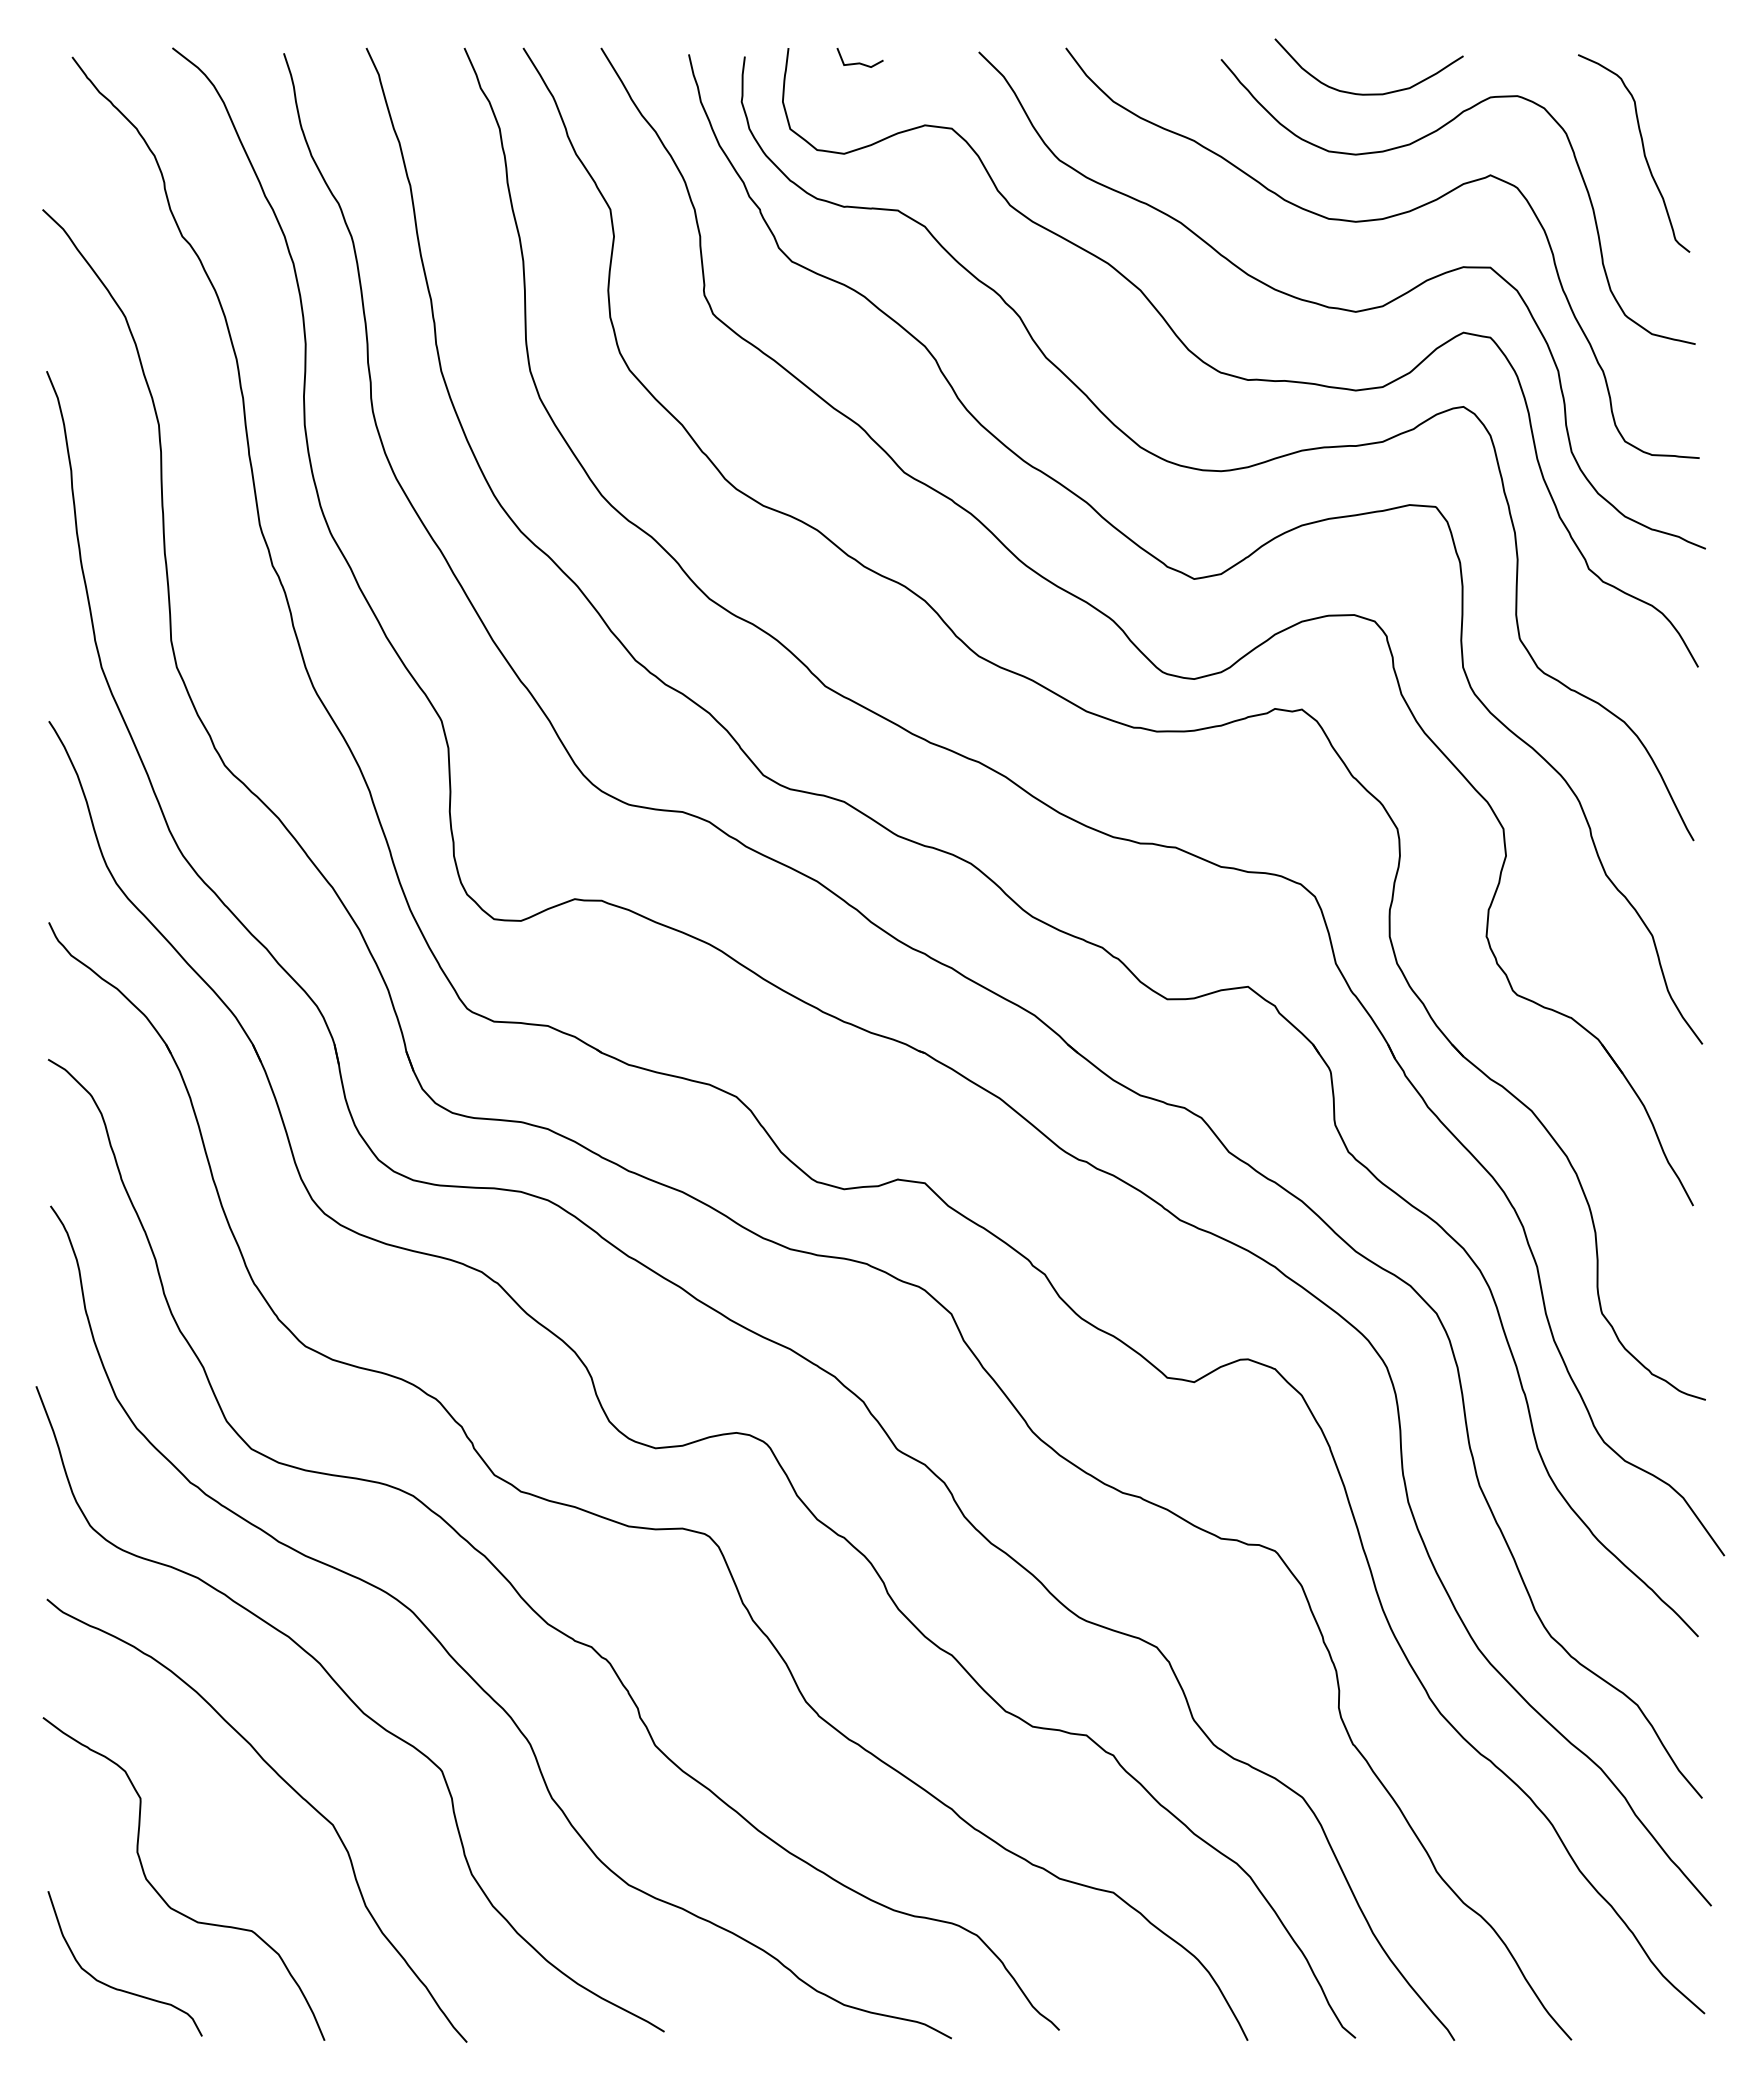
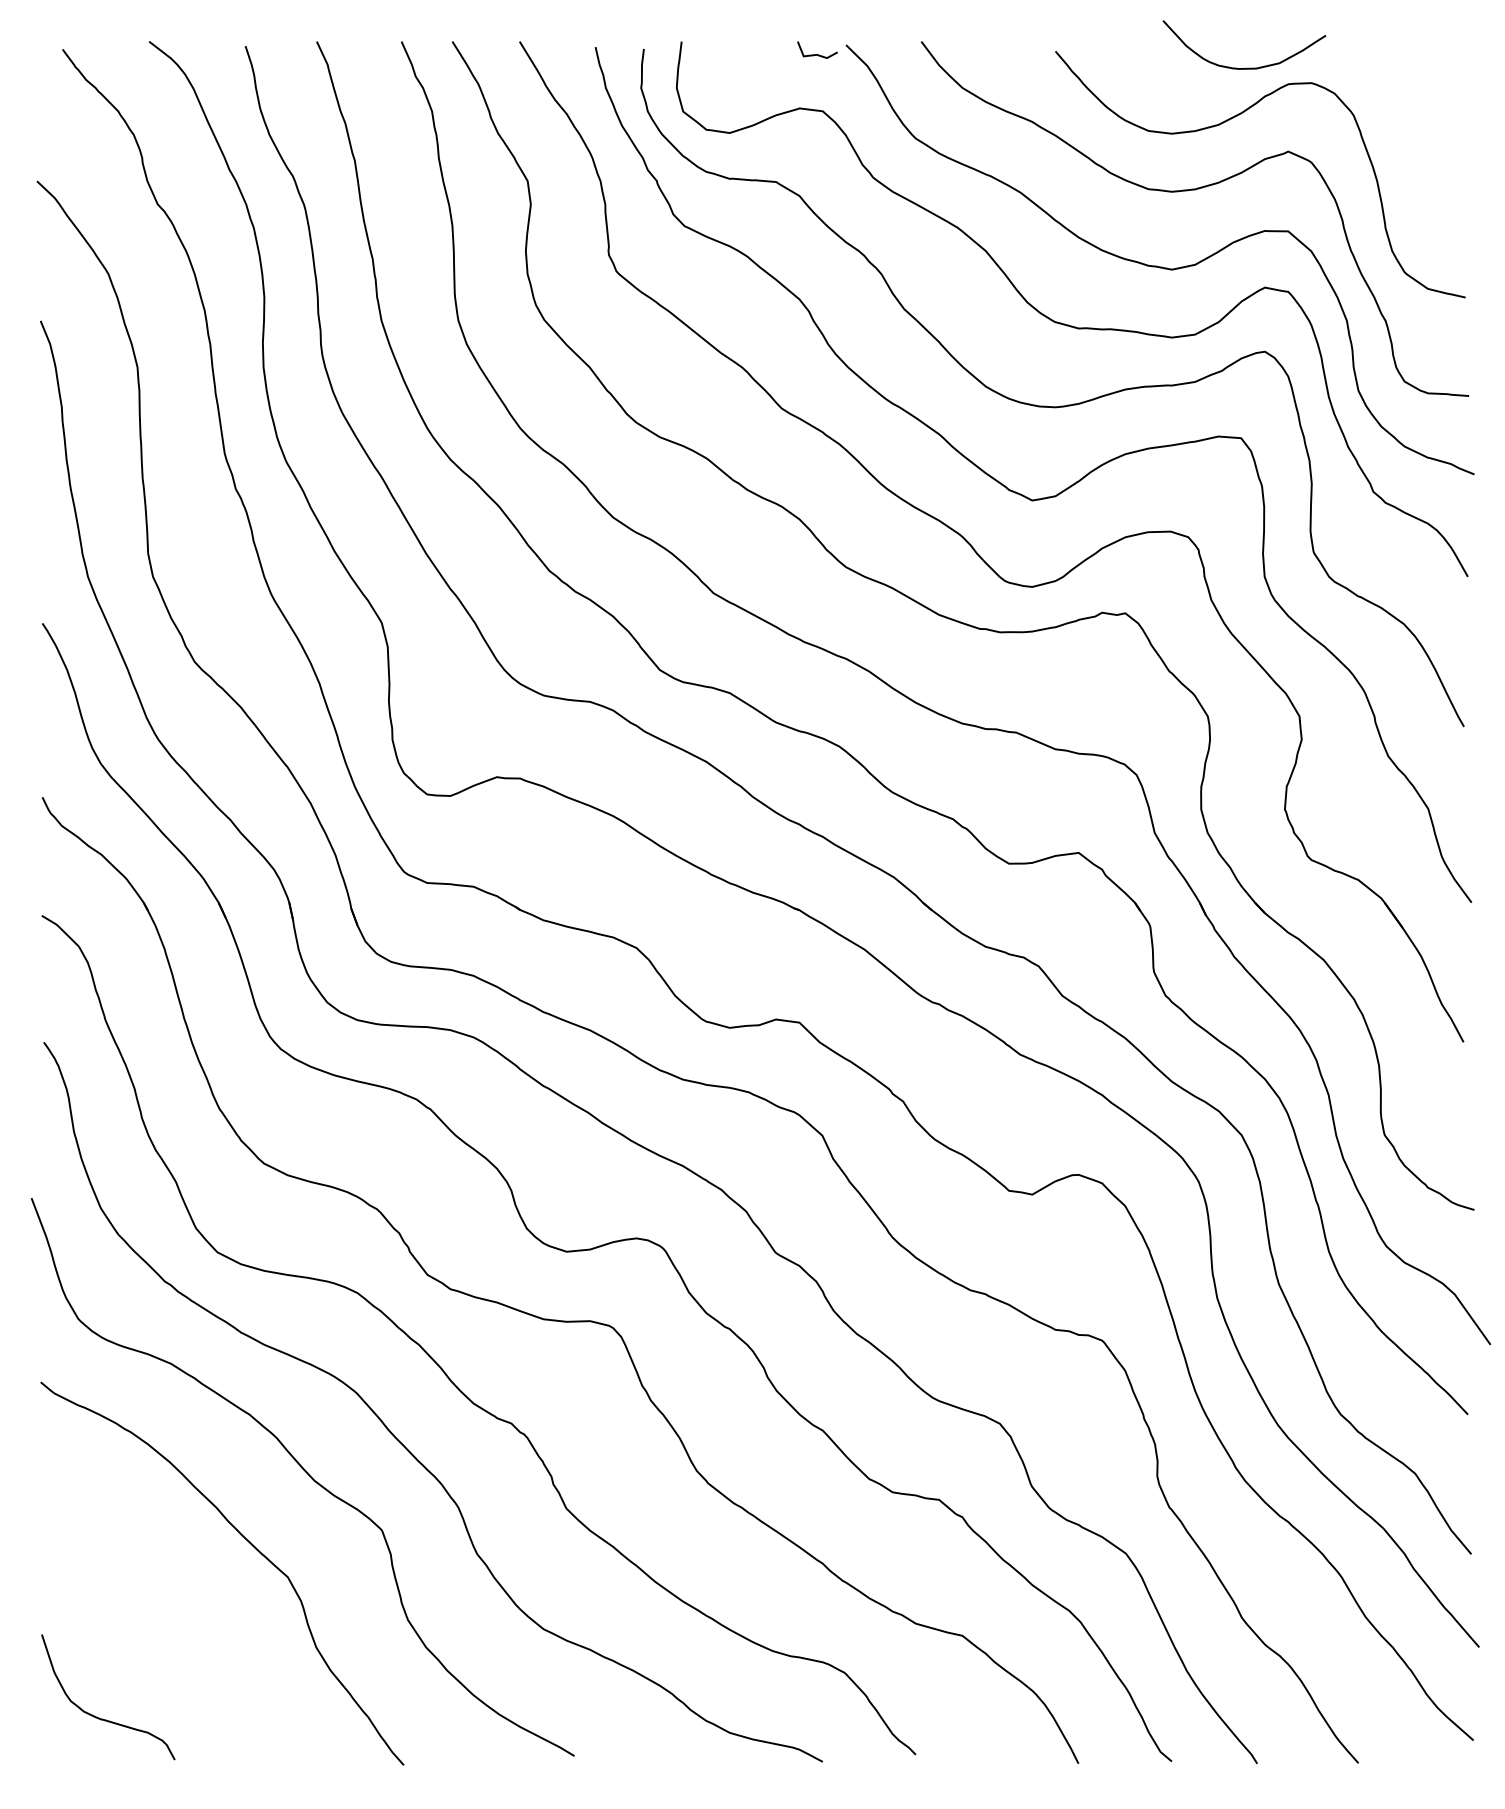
line: (860, 62) -> (817, 54), moved
curve: (1371, 93) -> (1246, 67), moved
curve: (1642, 149) -> (1419, 129), removed
curve: (160, 1893) -> (138, 1636), removed

